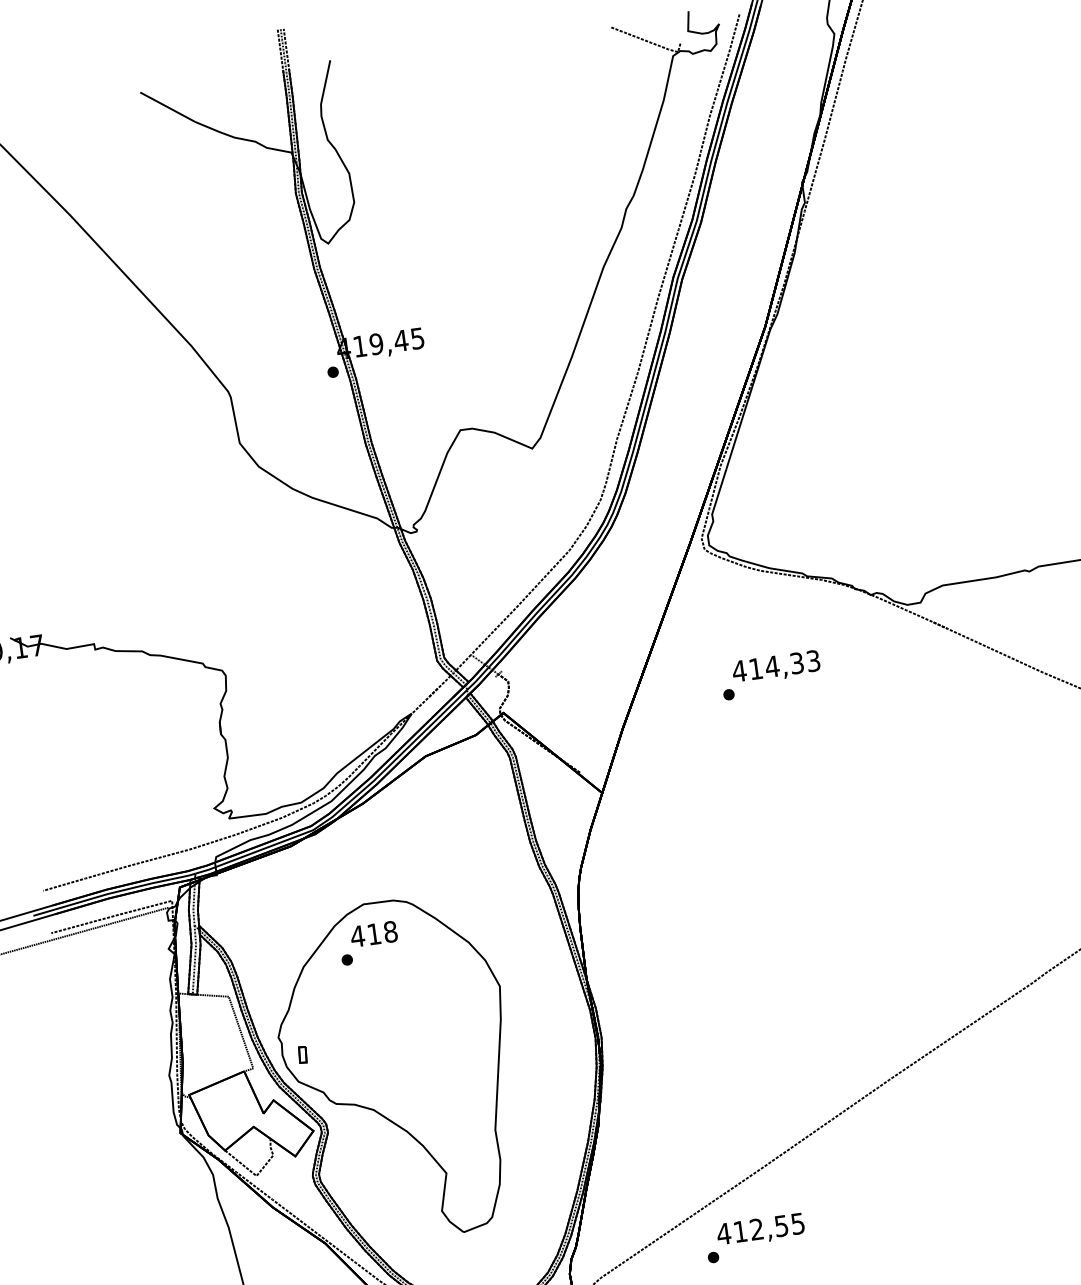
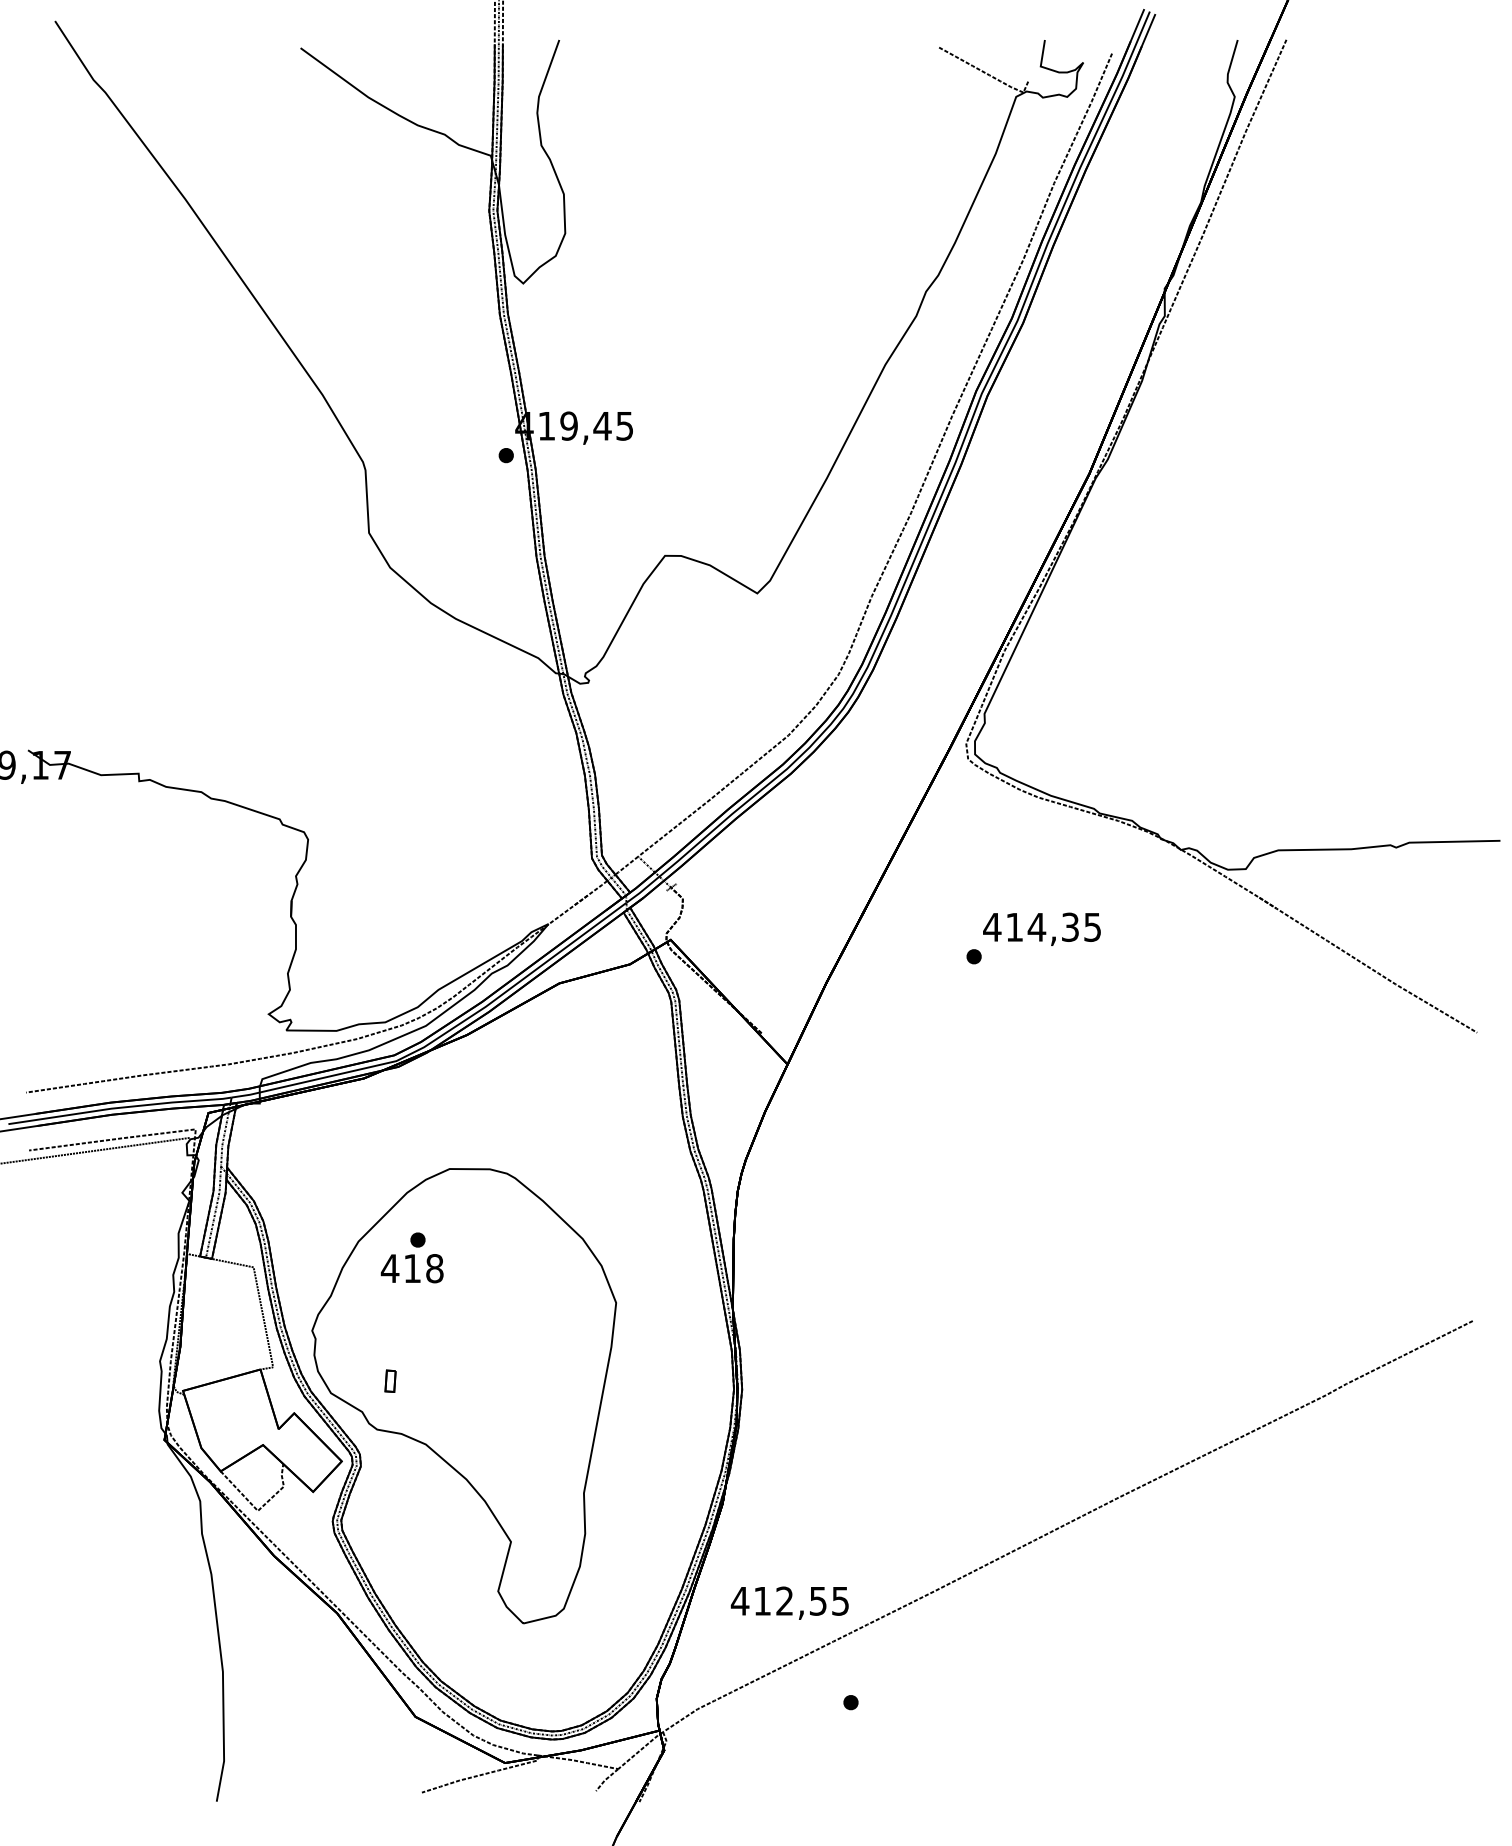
text: (814, 660) -> (1093, 926), 414,33 -> 414,35
text: (373, 934) -> (411, 1268), moved
part: (302, 1054) -> (390, 1380), moved
text: (760, 1229) -> (789, 1602), moved

